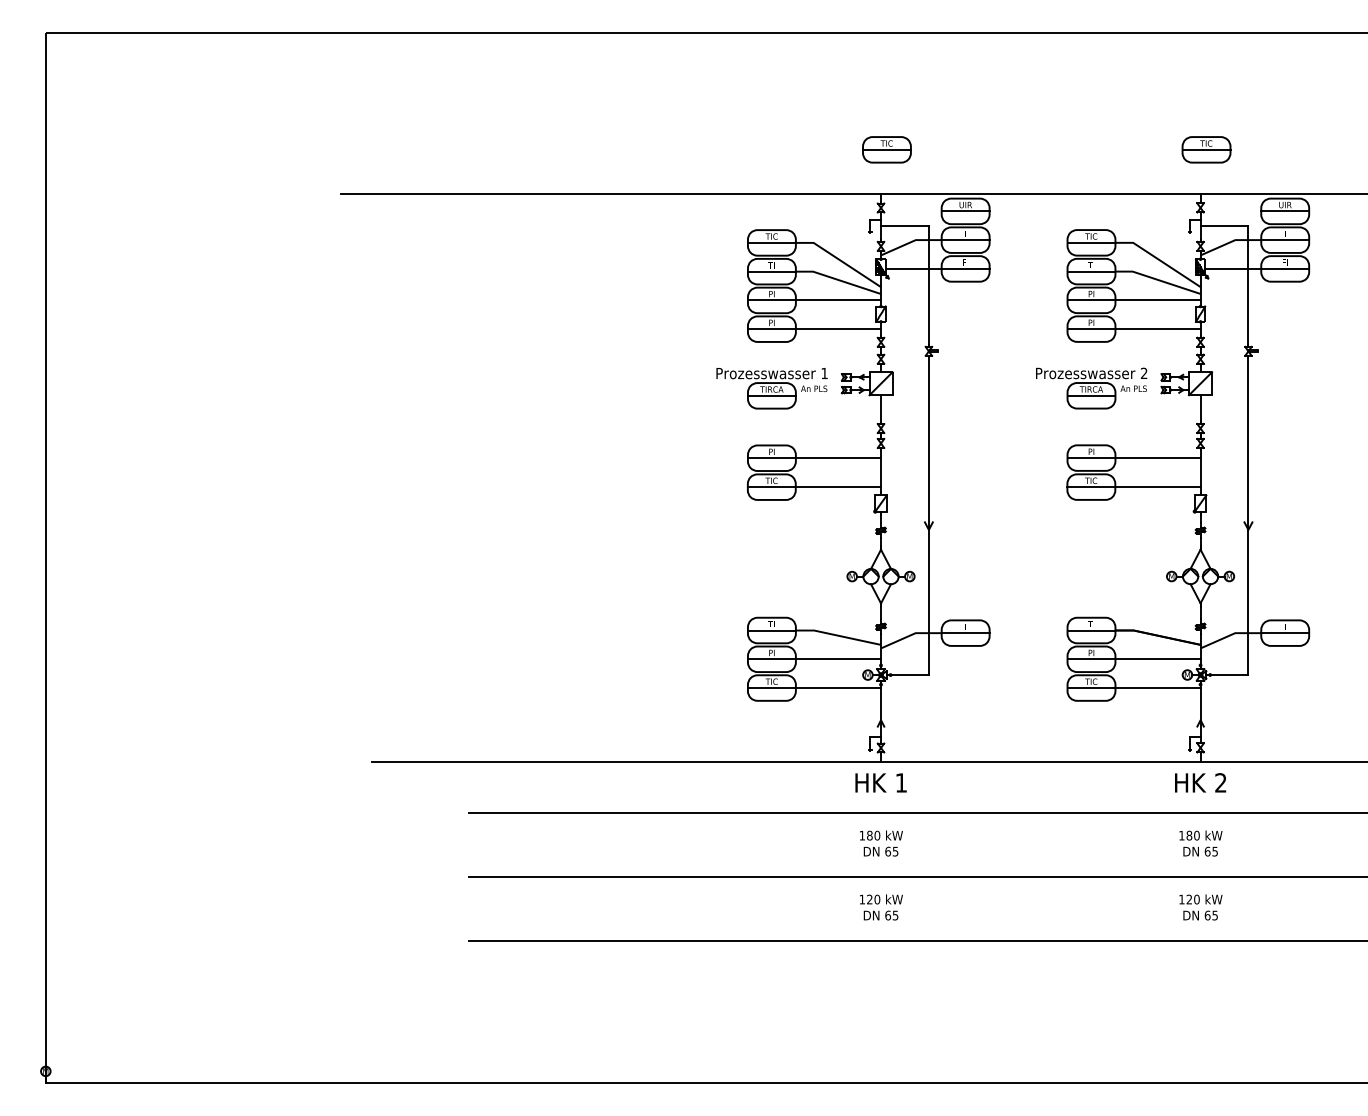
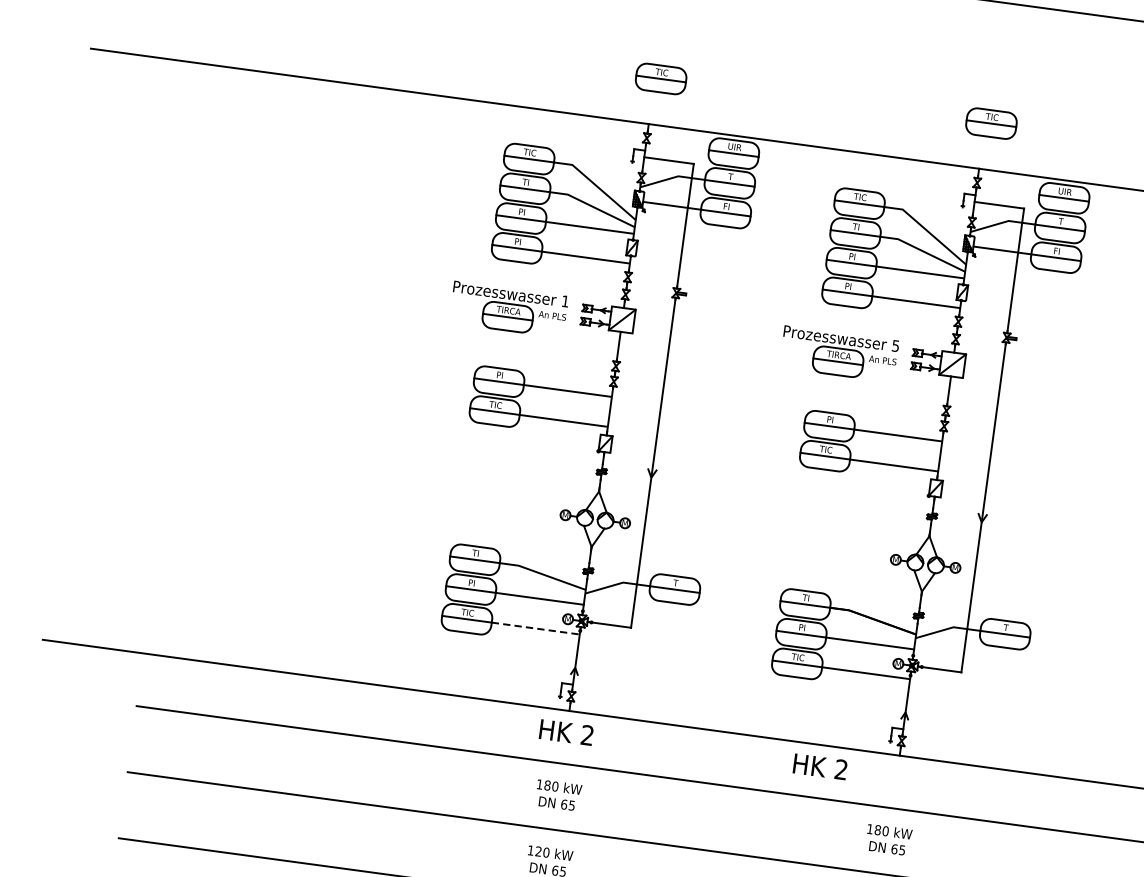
text: (1144, 373) -> (896, 346), 2 -> 5
line: (838, 688) -> (535, 629), solid -> dashed
text: (900, 782) -> (586, 734), 1 -> 2
text: (1200, 782) -> (820, 766), moved

